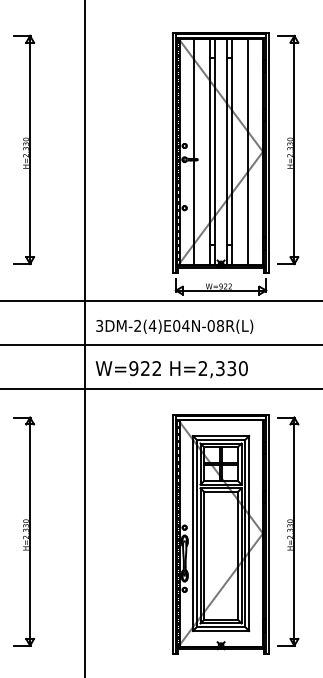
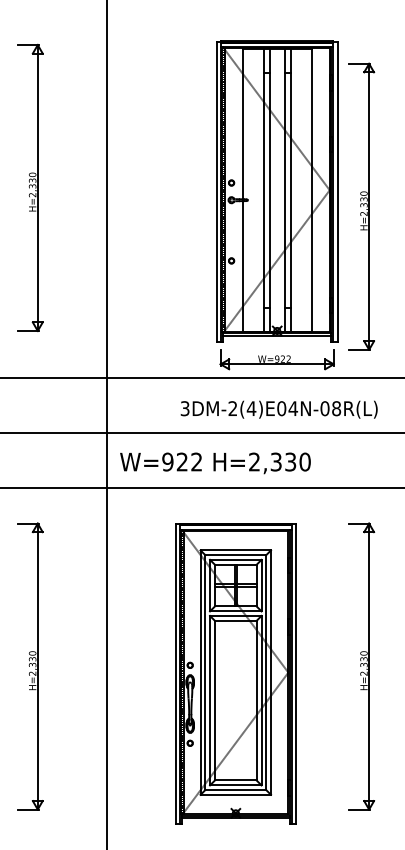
part: (288, 149) -> (361, 206), moved
text: (174, 326) -> (278, 409), moved
part: (220, 534) -> (235, 673), moved

